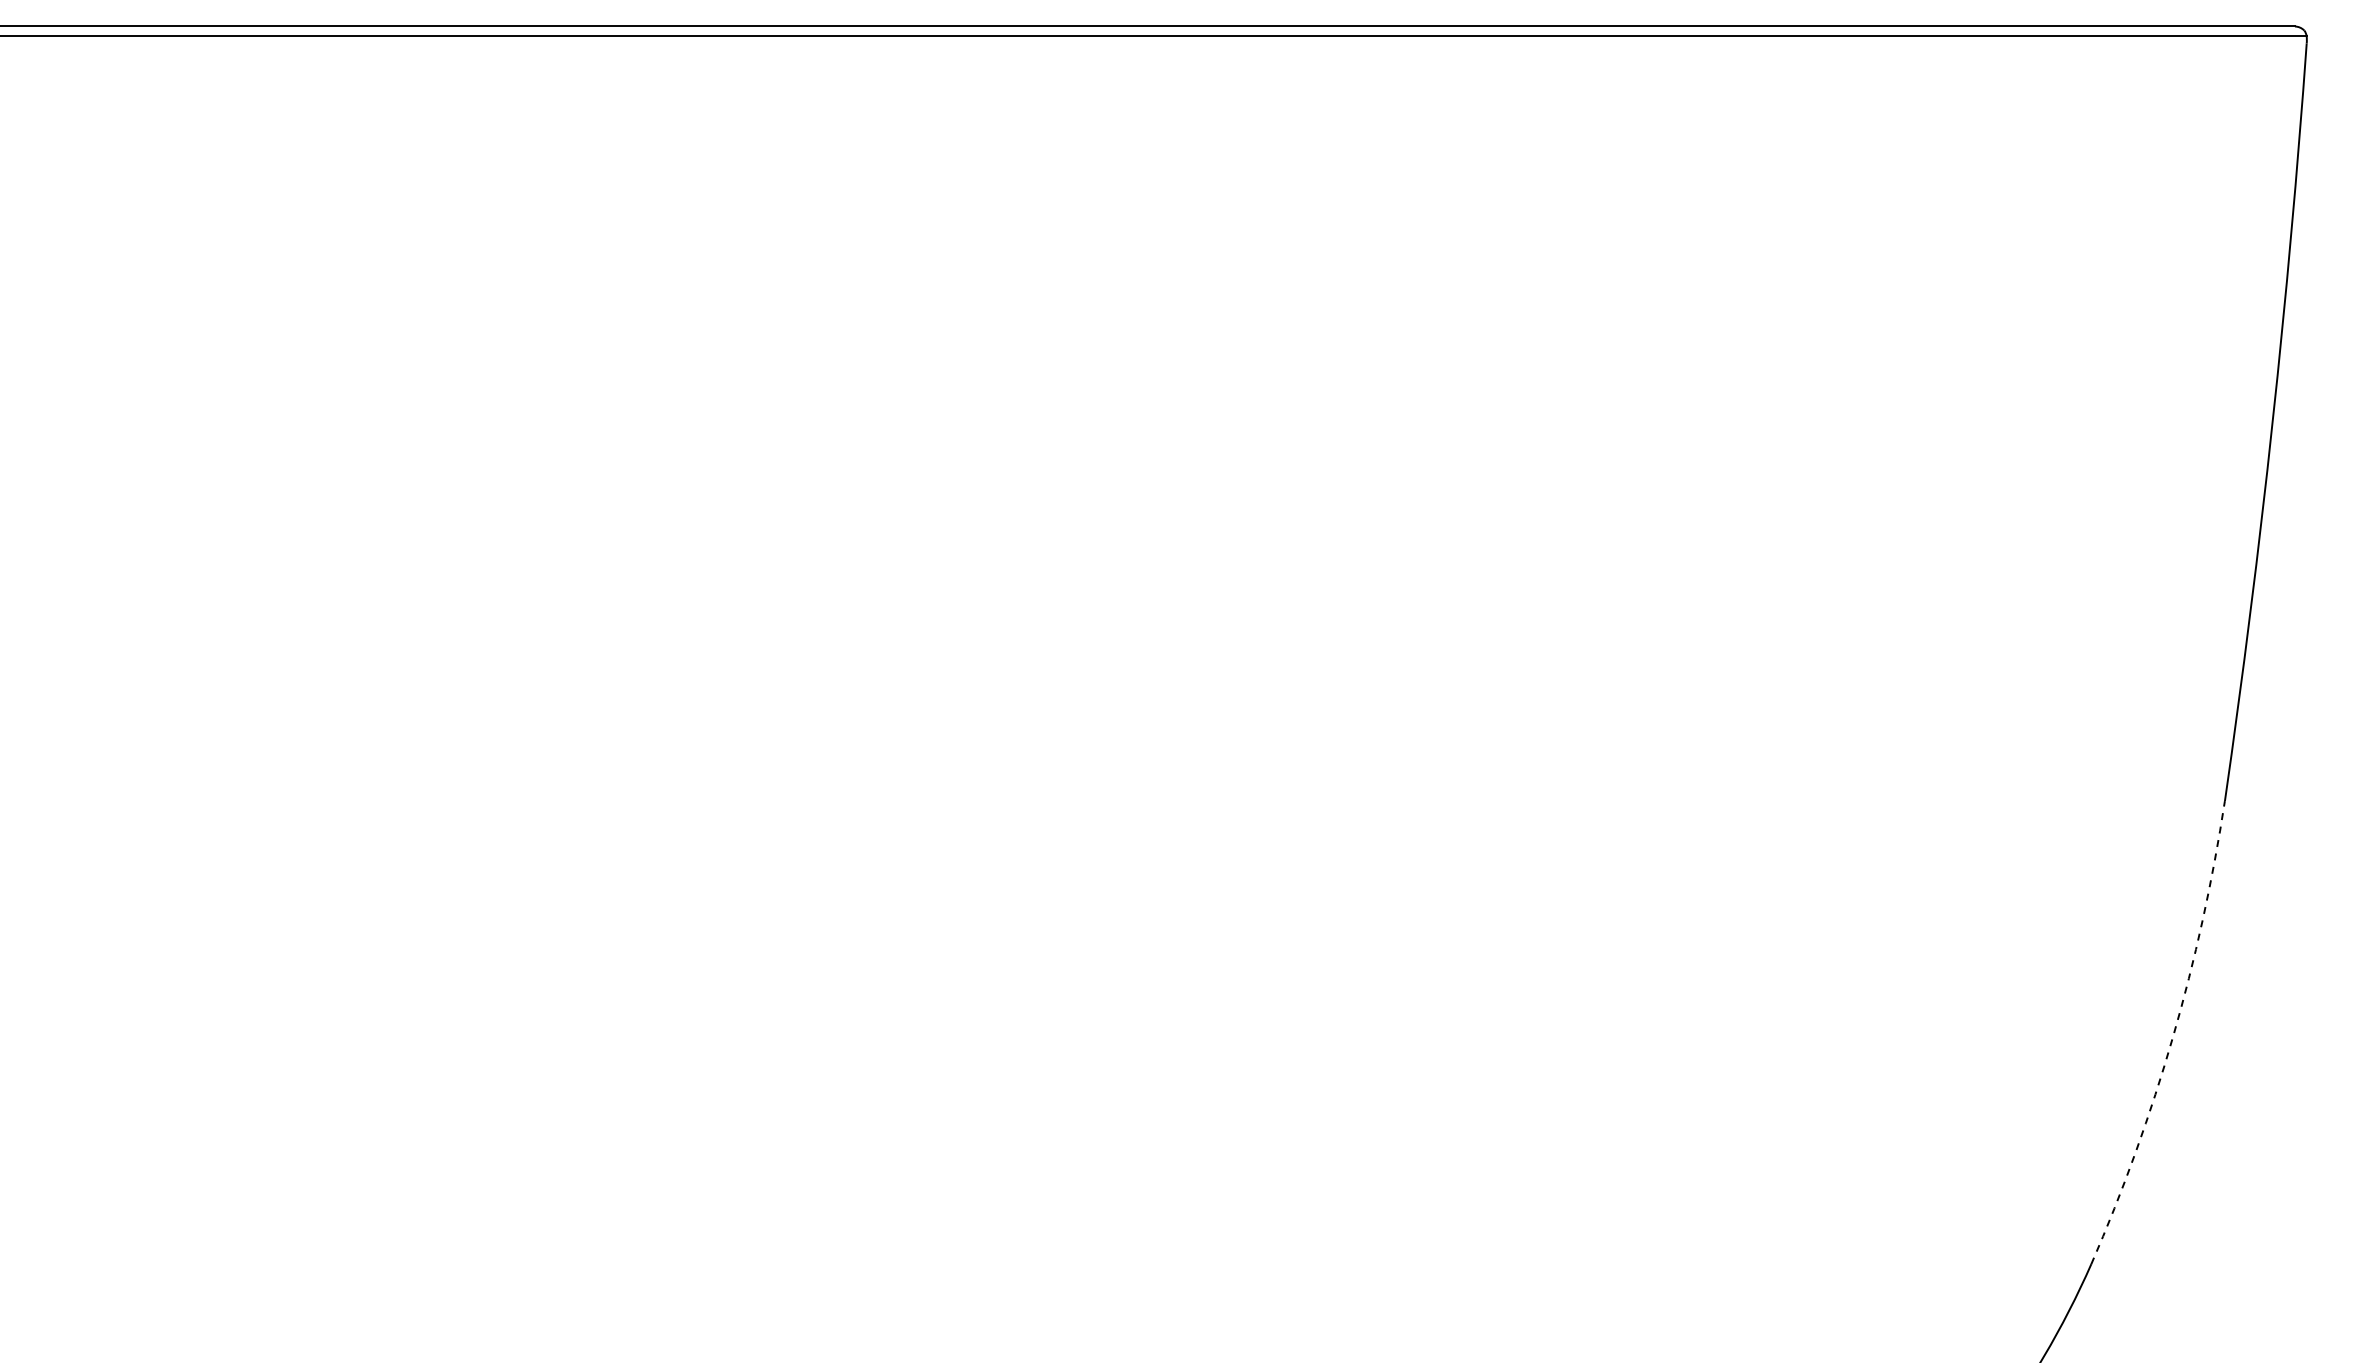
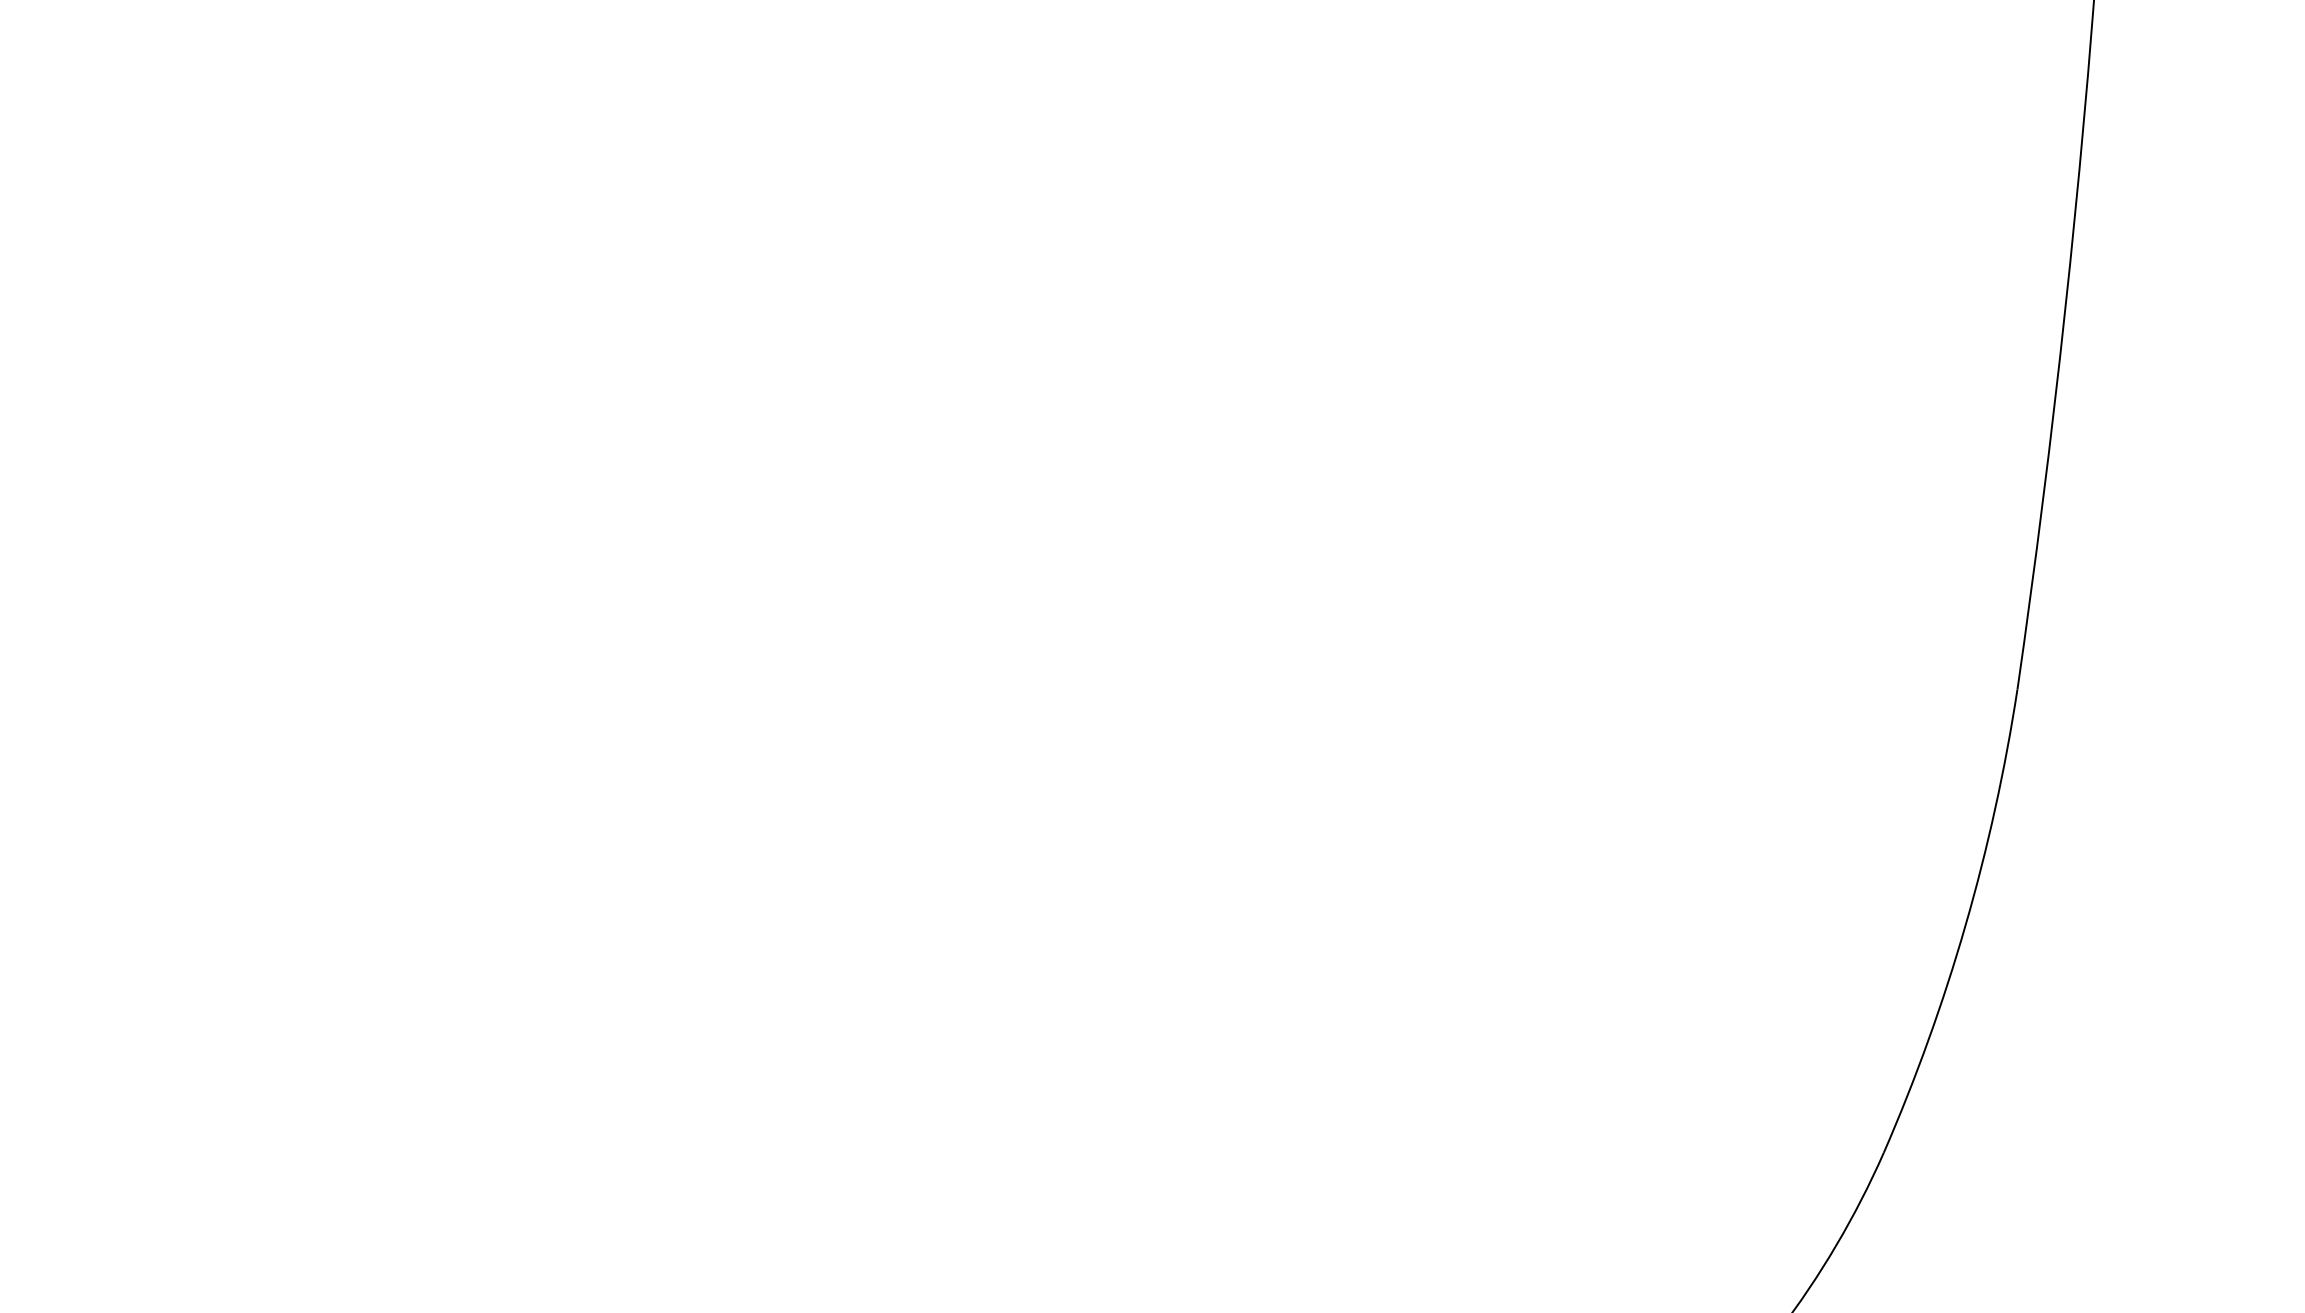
arc: (2173, 1036) -> (1966, 925), dashed -> solid

